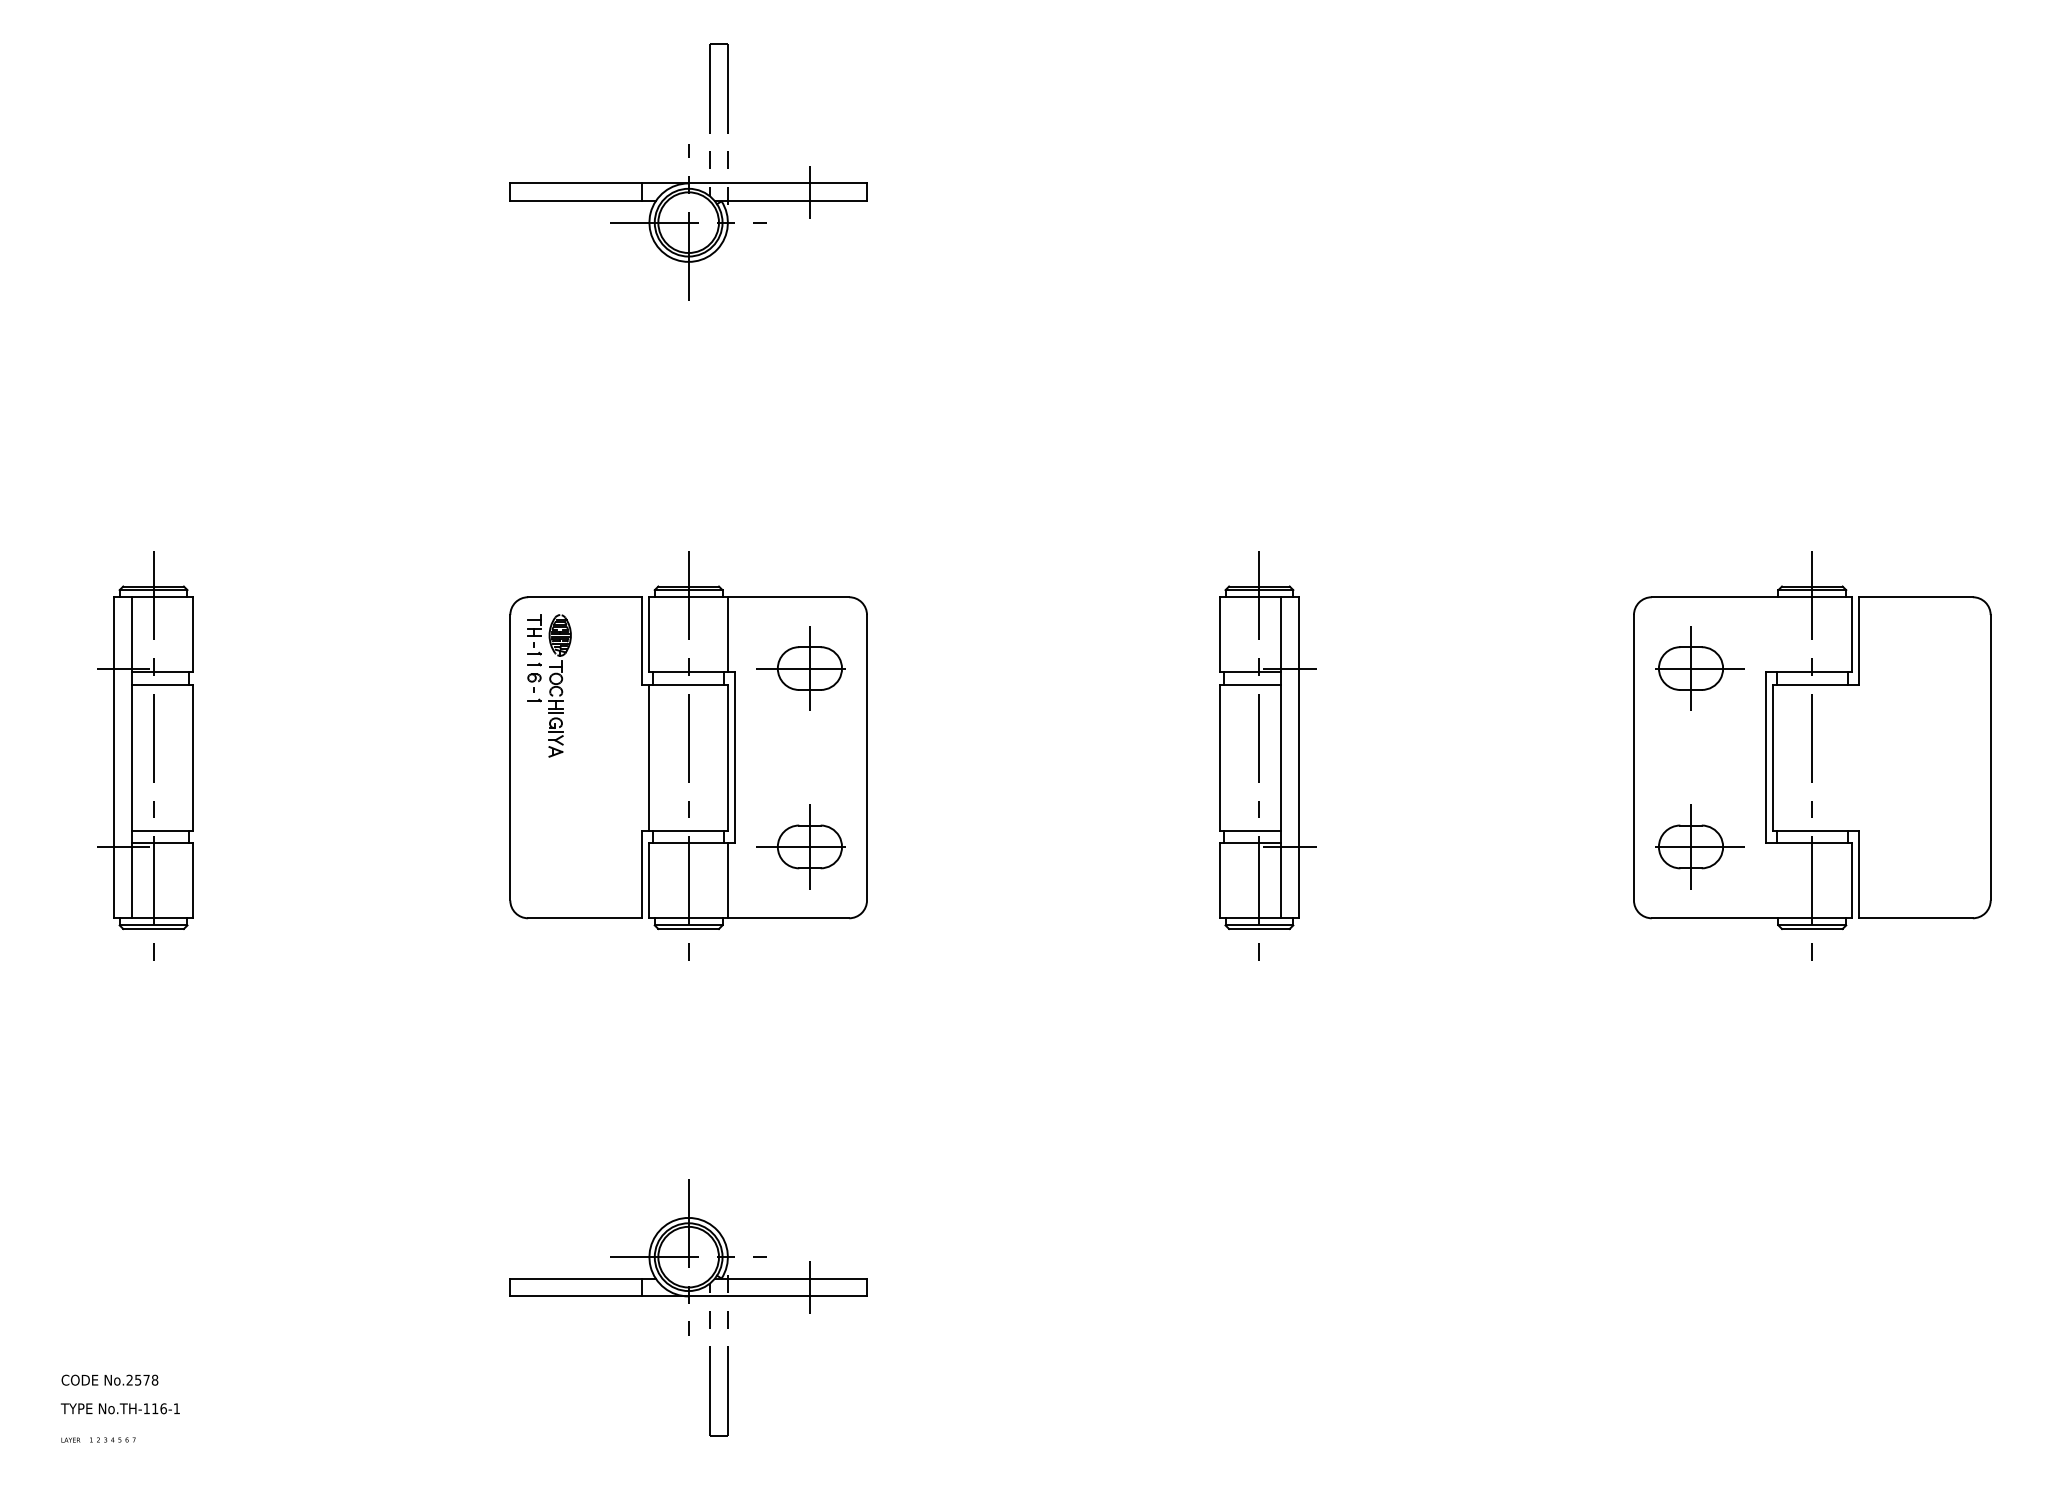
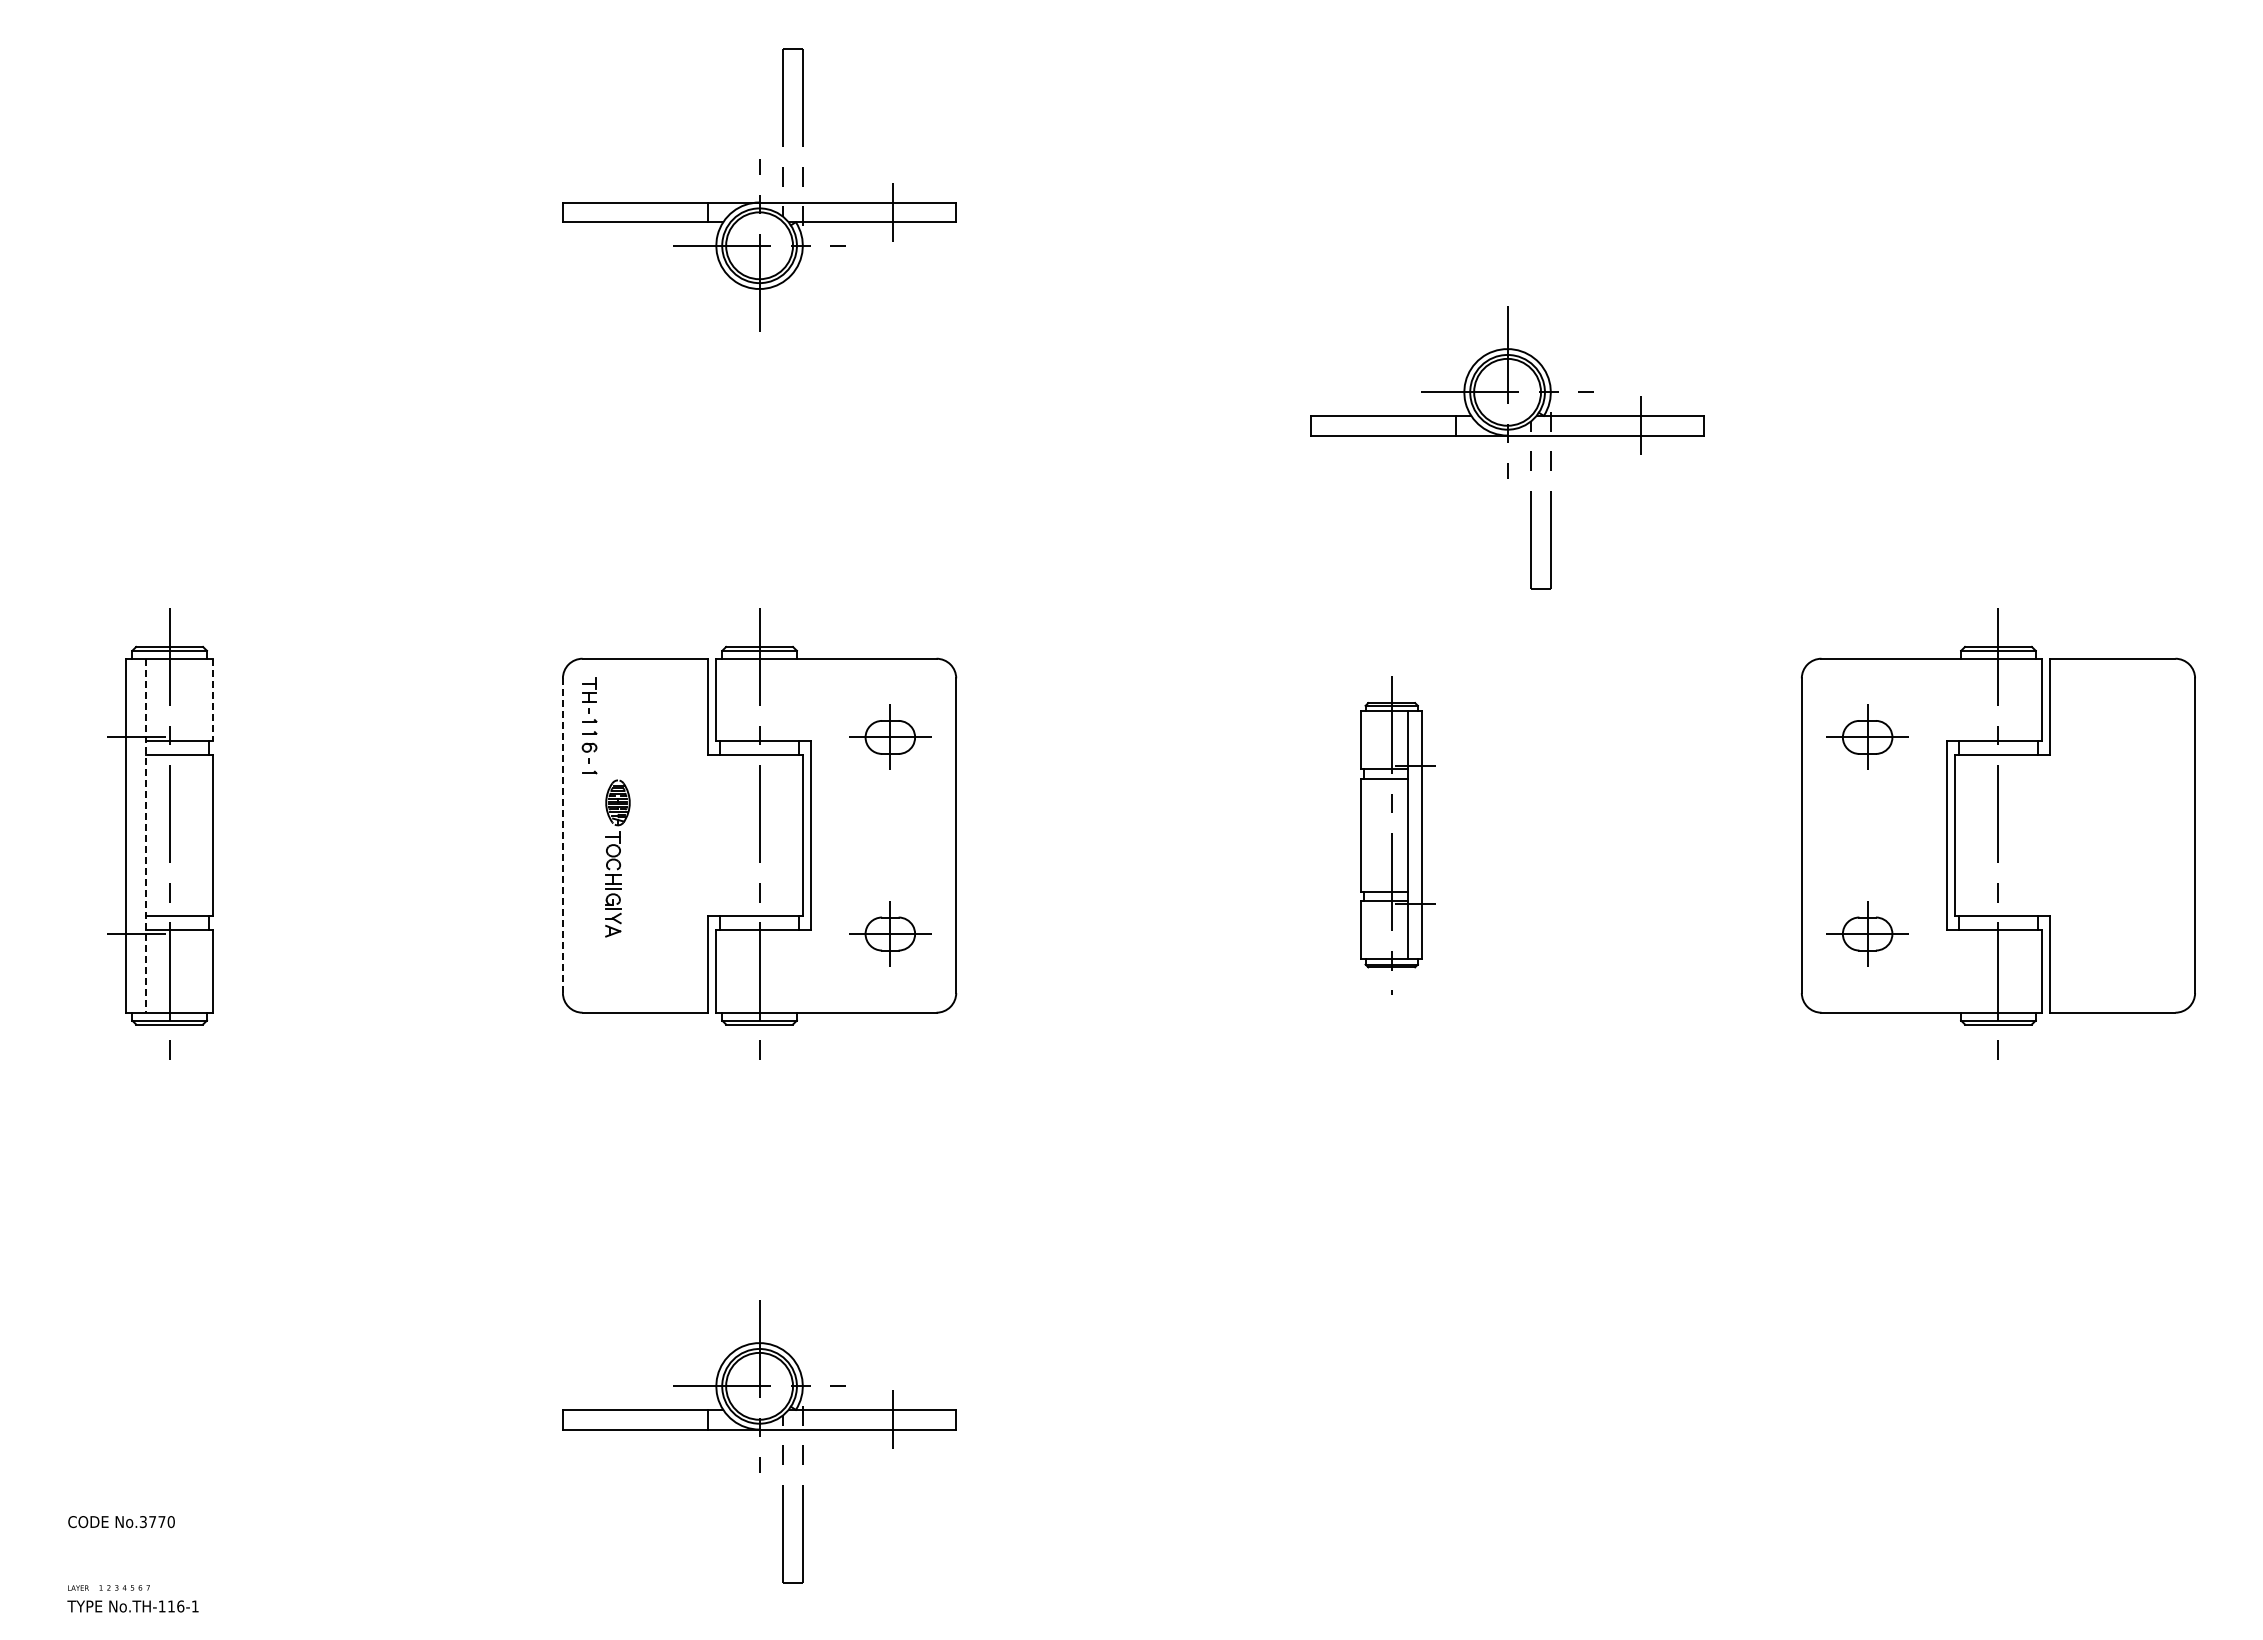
part: (1367, 405) -> (1507, 447), added
line: (727, 634) -> (802, 699), removed
line: (192, 635) -> (212, 700), solid -> dashed
part: (801, 668) -> (883, 737), size x0.7
part: (1699, 668) -> (1874, 737), size x0.7
part: (559, 685) -> (617, 858), moved
part: (1268, 755) -> (1398, 833), size x0.7
line: (132, 757) -> (146, 835), solid -> dashed
line: (649, 757) -> (716, 835), removed
line: (509, 758) -> (562, 836), solid -> dashed
part: (801, 846) -> (883, 933), size x0.7
part: (1699, 846) -> (1874, 933), size x0.7
line: (727, 880) -> (802, 971), removed
text: (141, 1380) -> (156, 1522), No.2578 -> No.3770
text: (119, 1408) -> (132, 1606), moved

